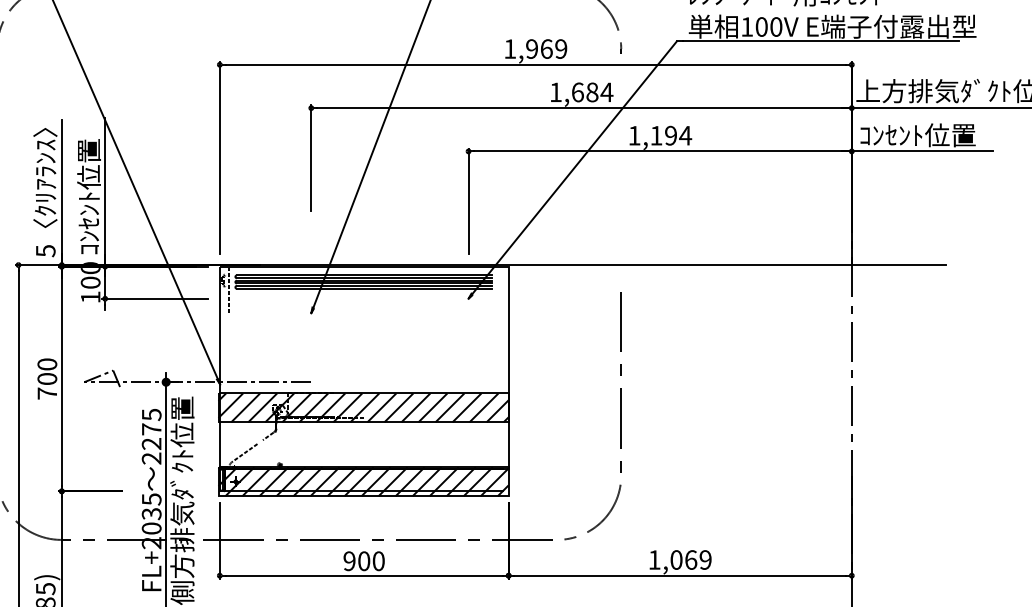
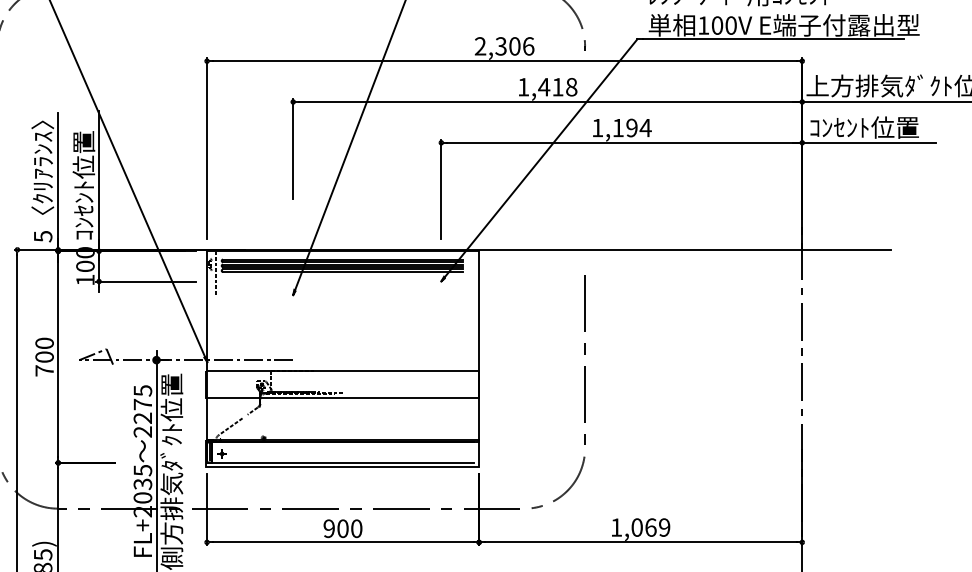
text: (535, 48) -> (504, 45), 1,969 -> 2,306
text: (592, 92) -> (558, 87), 1,684 -> 1,418
hatch: (363, 407) -> (342, 383), removed
hatch: (363, 481) -> (342, 453), removed

